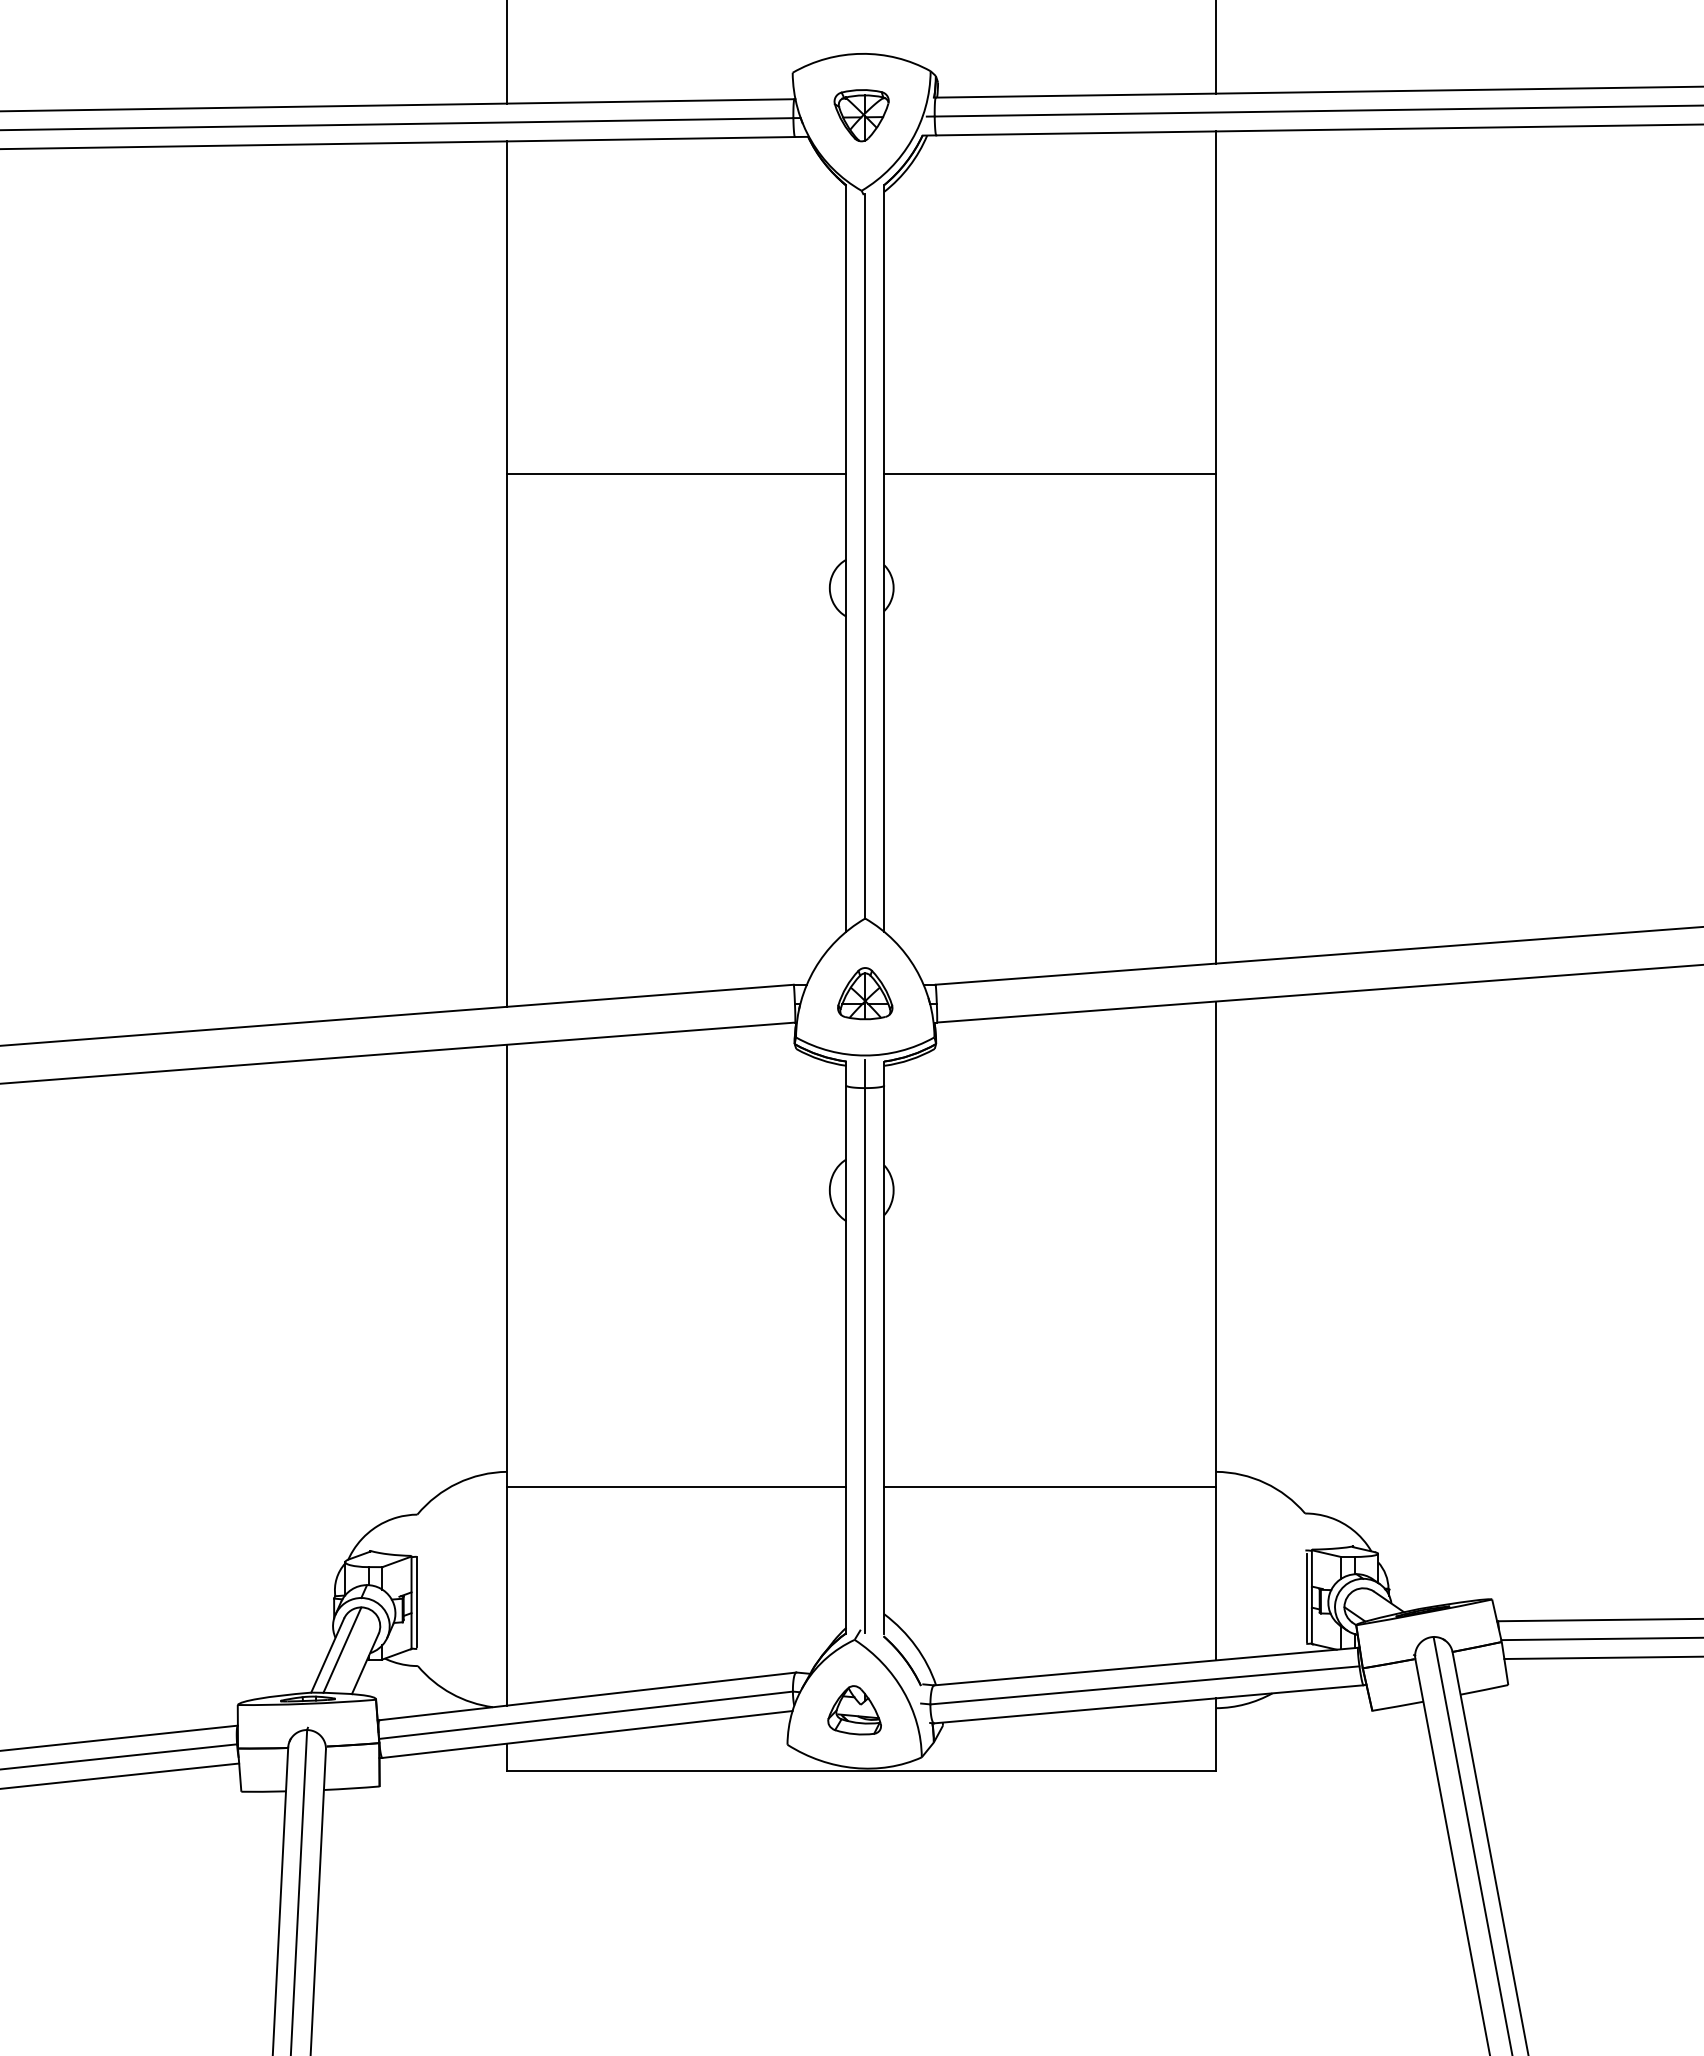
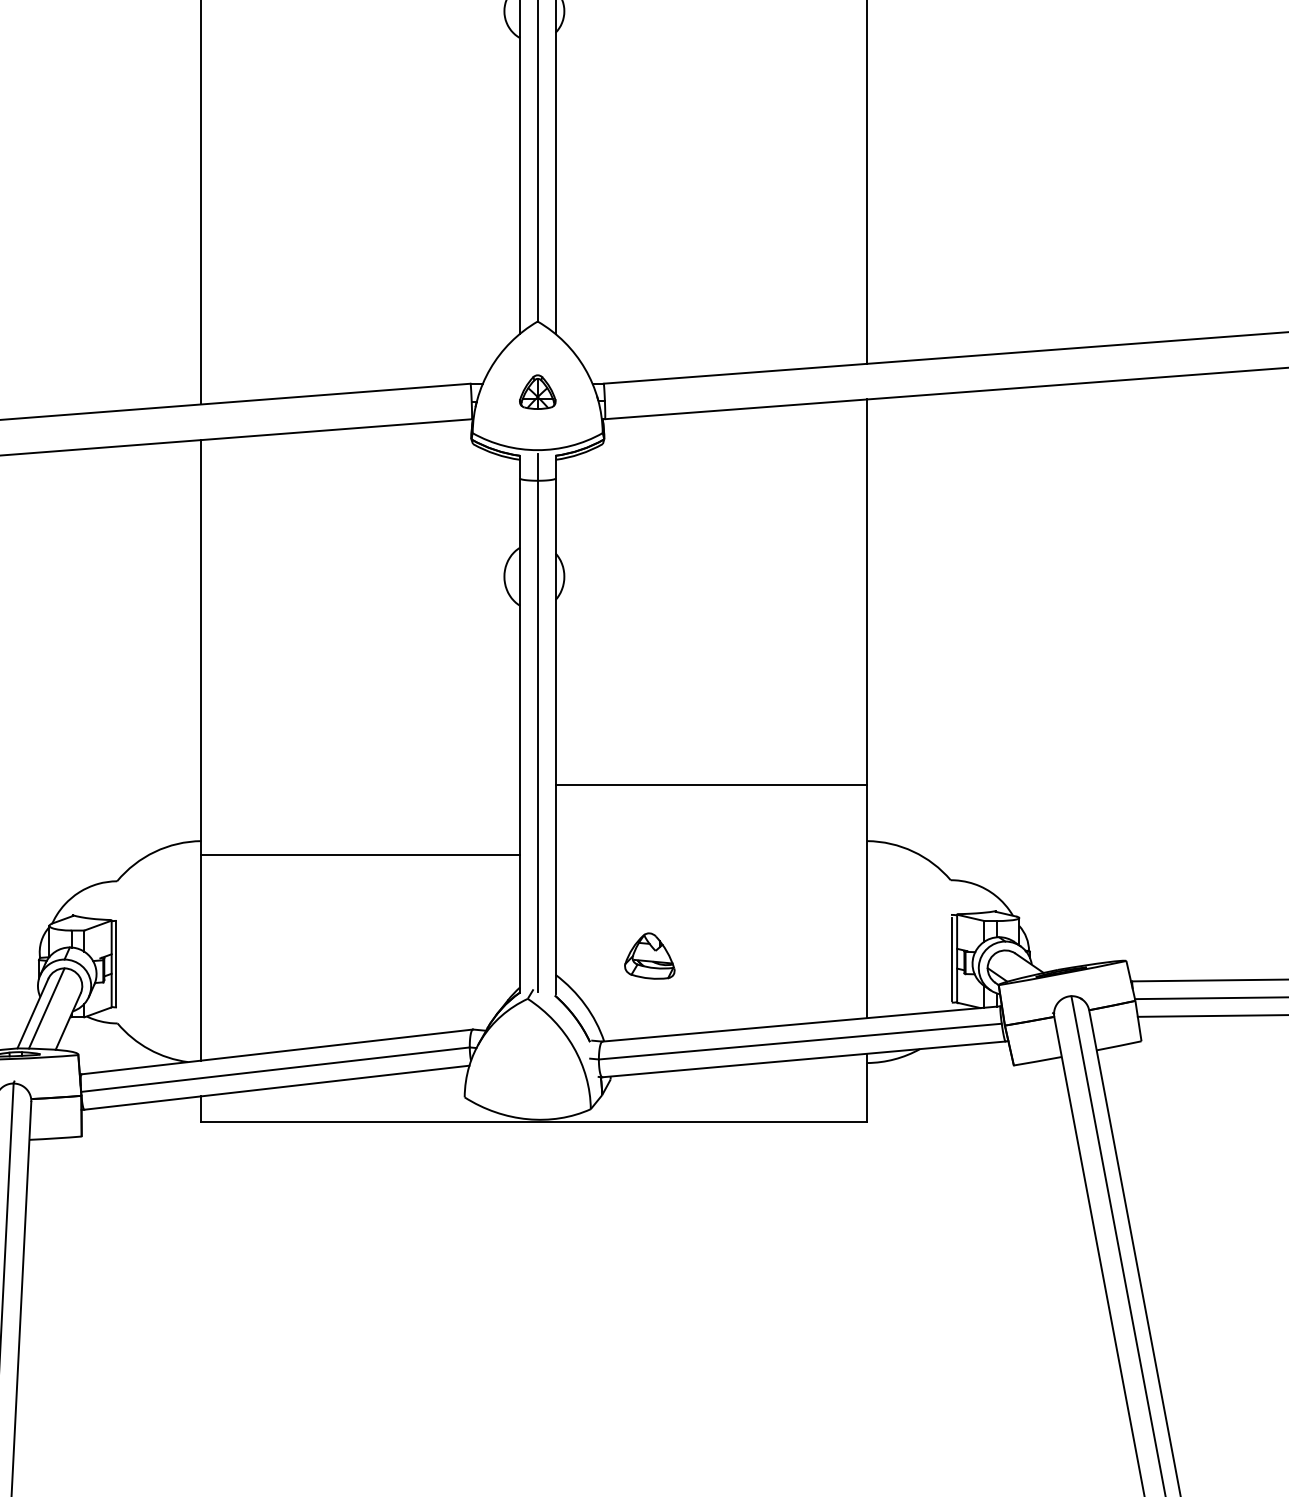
part: (865, 993) -> (537, 391), size x0.7
line: (1050, 1486) -> (711, 784), moved
part: (854, 1710) -> (649, 956), moved

